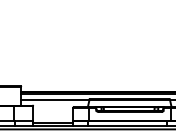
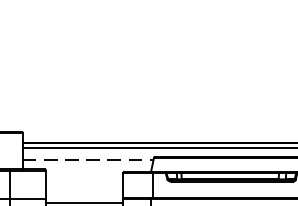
line: (55, 100) -> (88, 159), solid -> dashed

